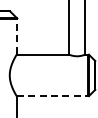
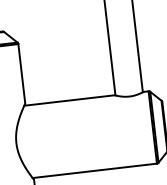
line: (17, 35) -> (21, 72), dashed -> solid
line: (52, 96) -> (94, 171), dashed -> solid

